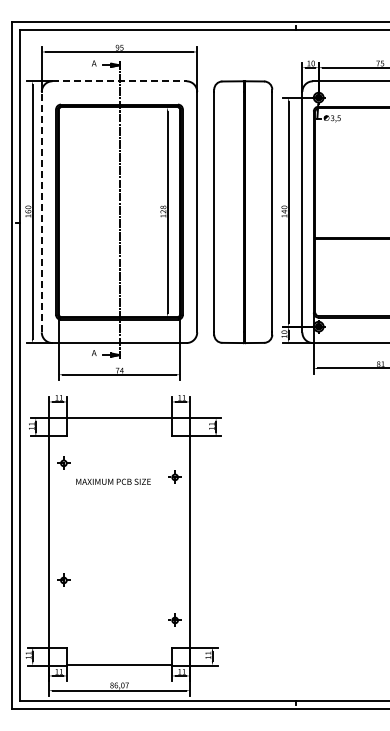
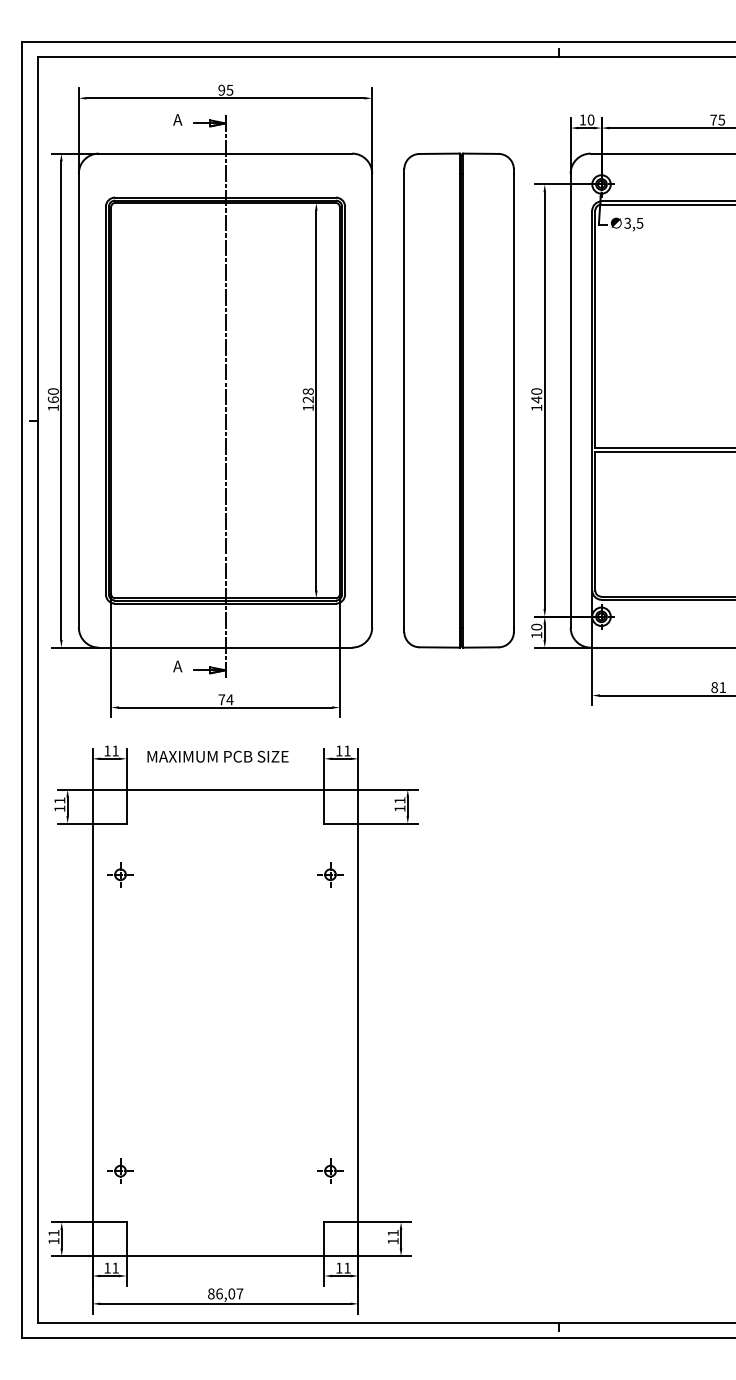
line: (120, 81) -> (227, 153), dashed -> solid
line: (41, 211) -> (78, 399), dashed -> solid
part: (174, 476) -> (329, 873), moved
text: (113, 481) -> (217, 756), moved
part: (63, 579) -> (119, 1169), moved

